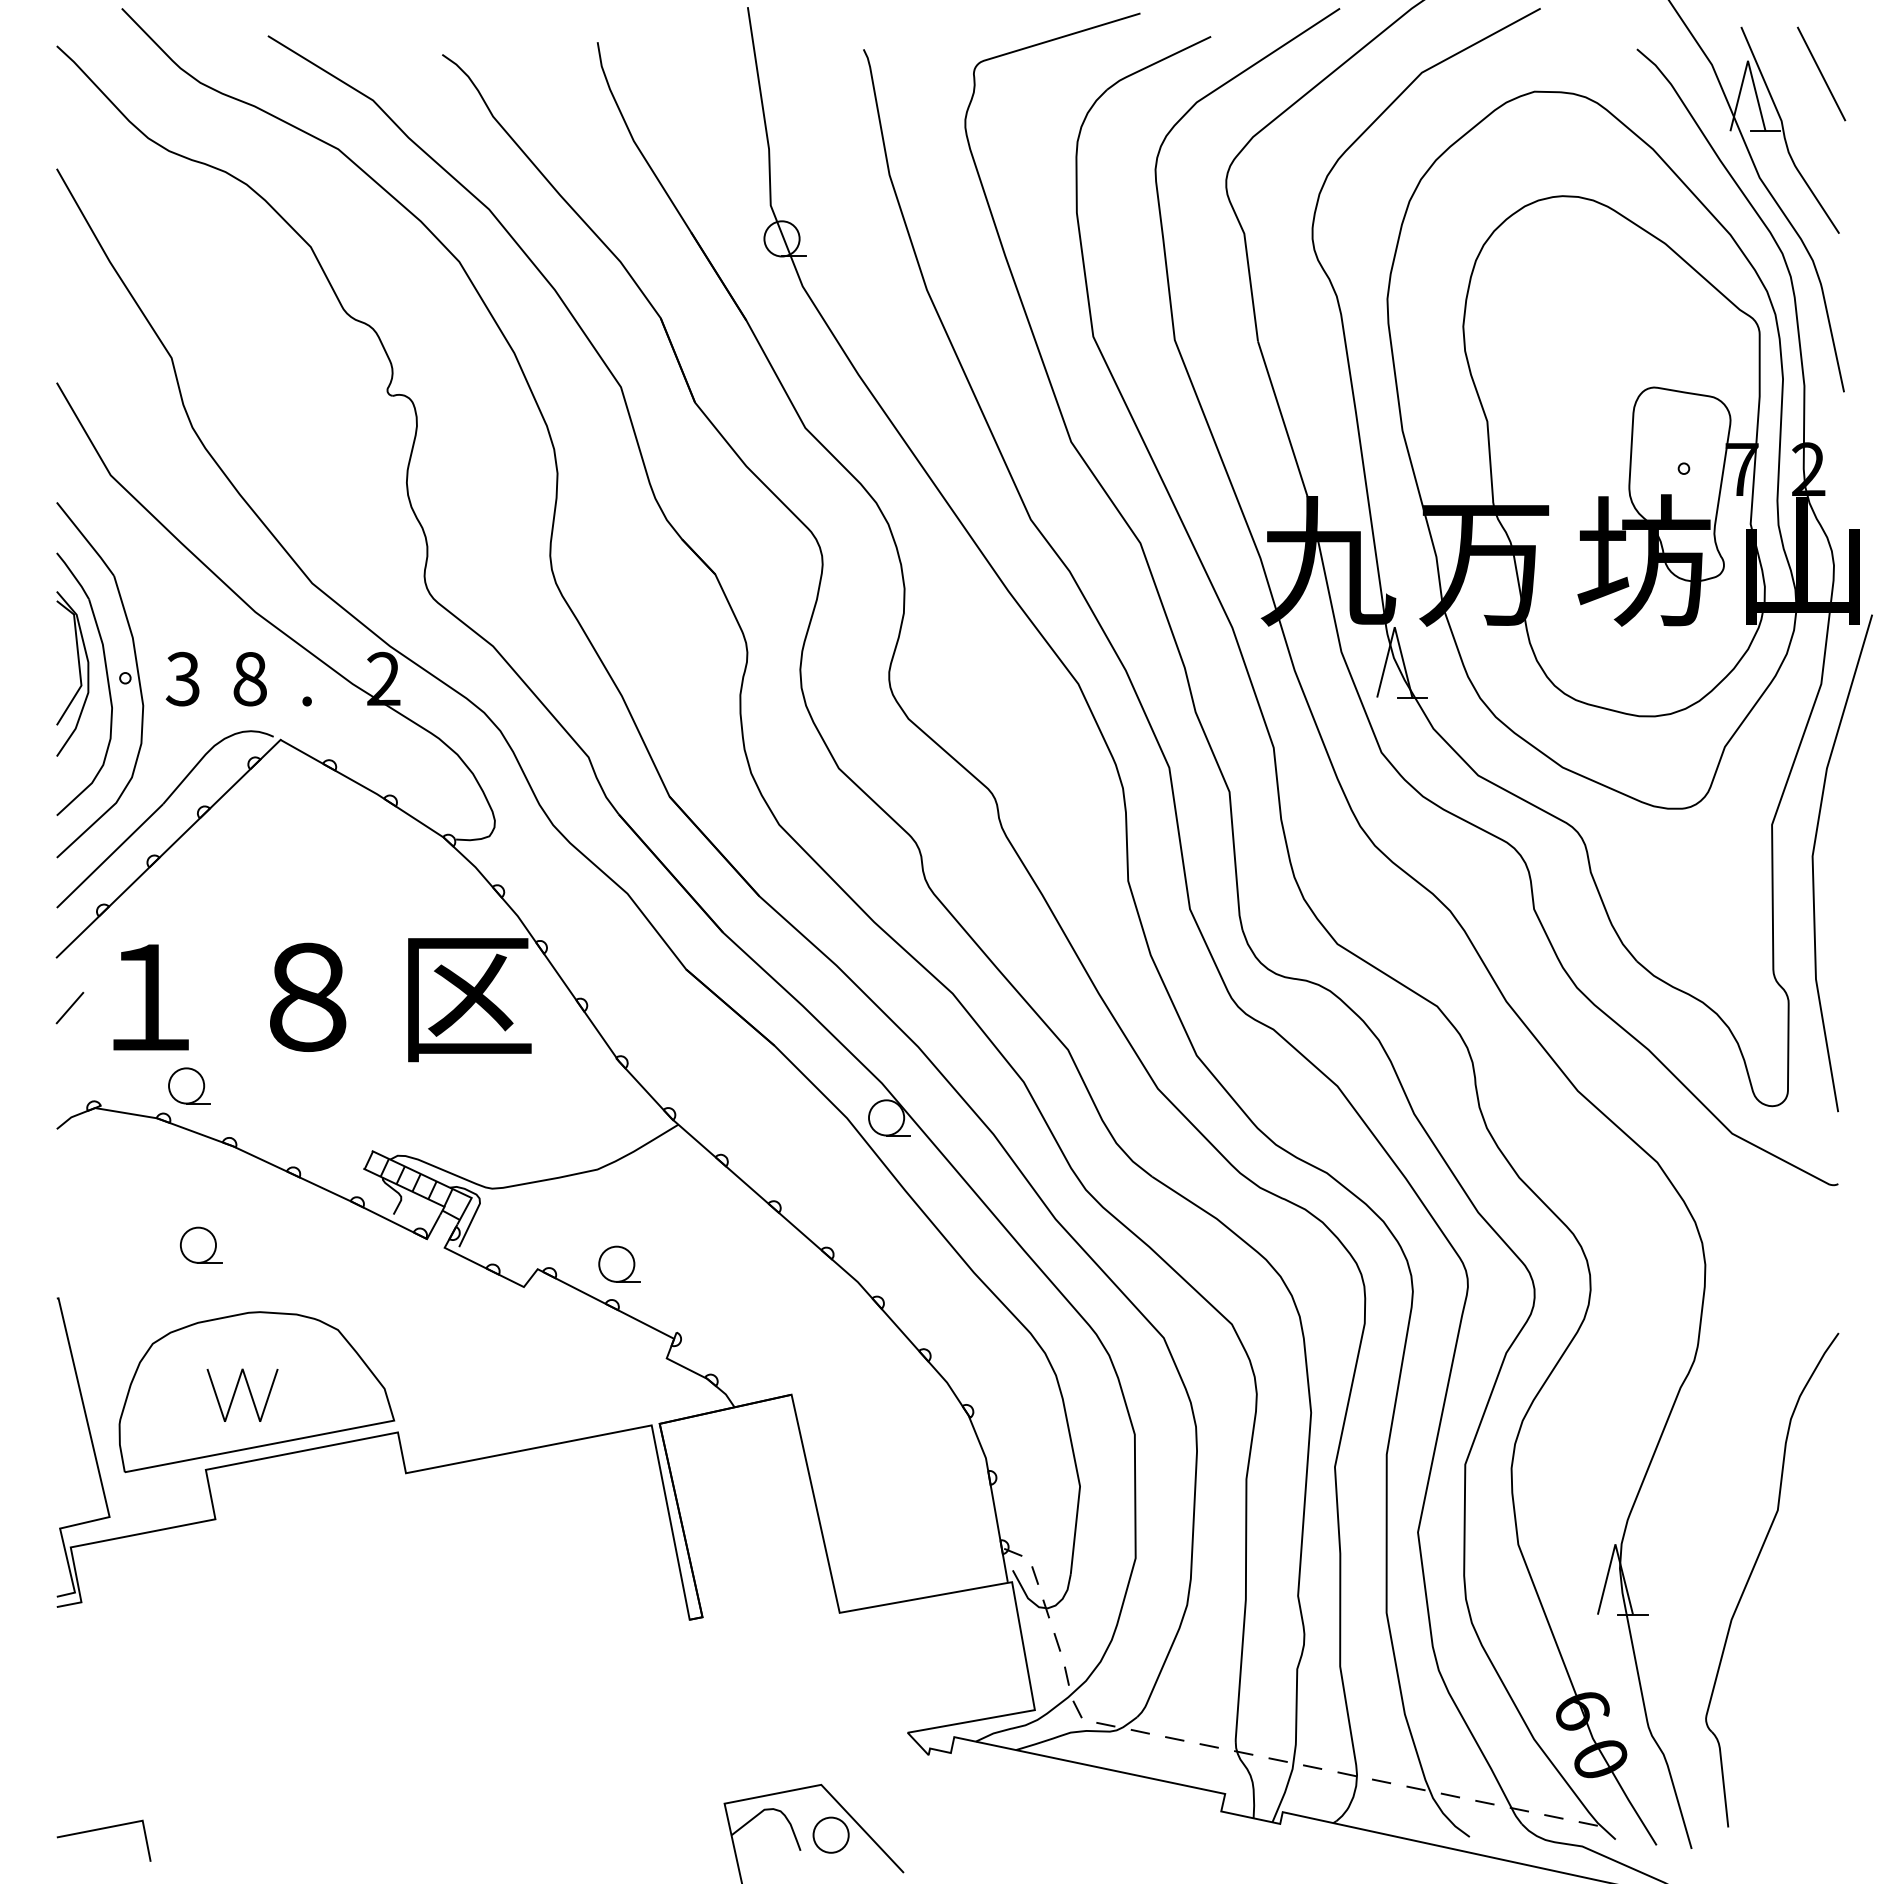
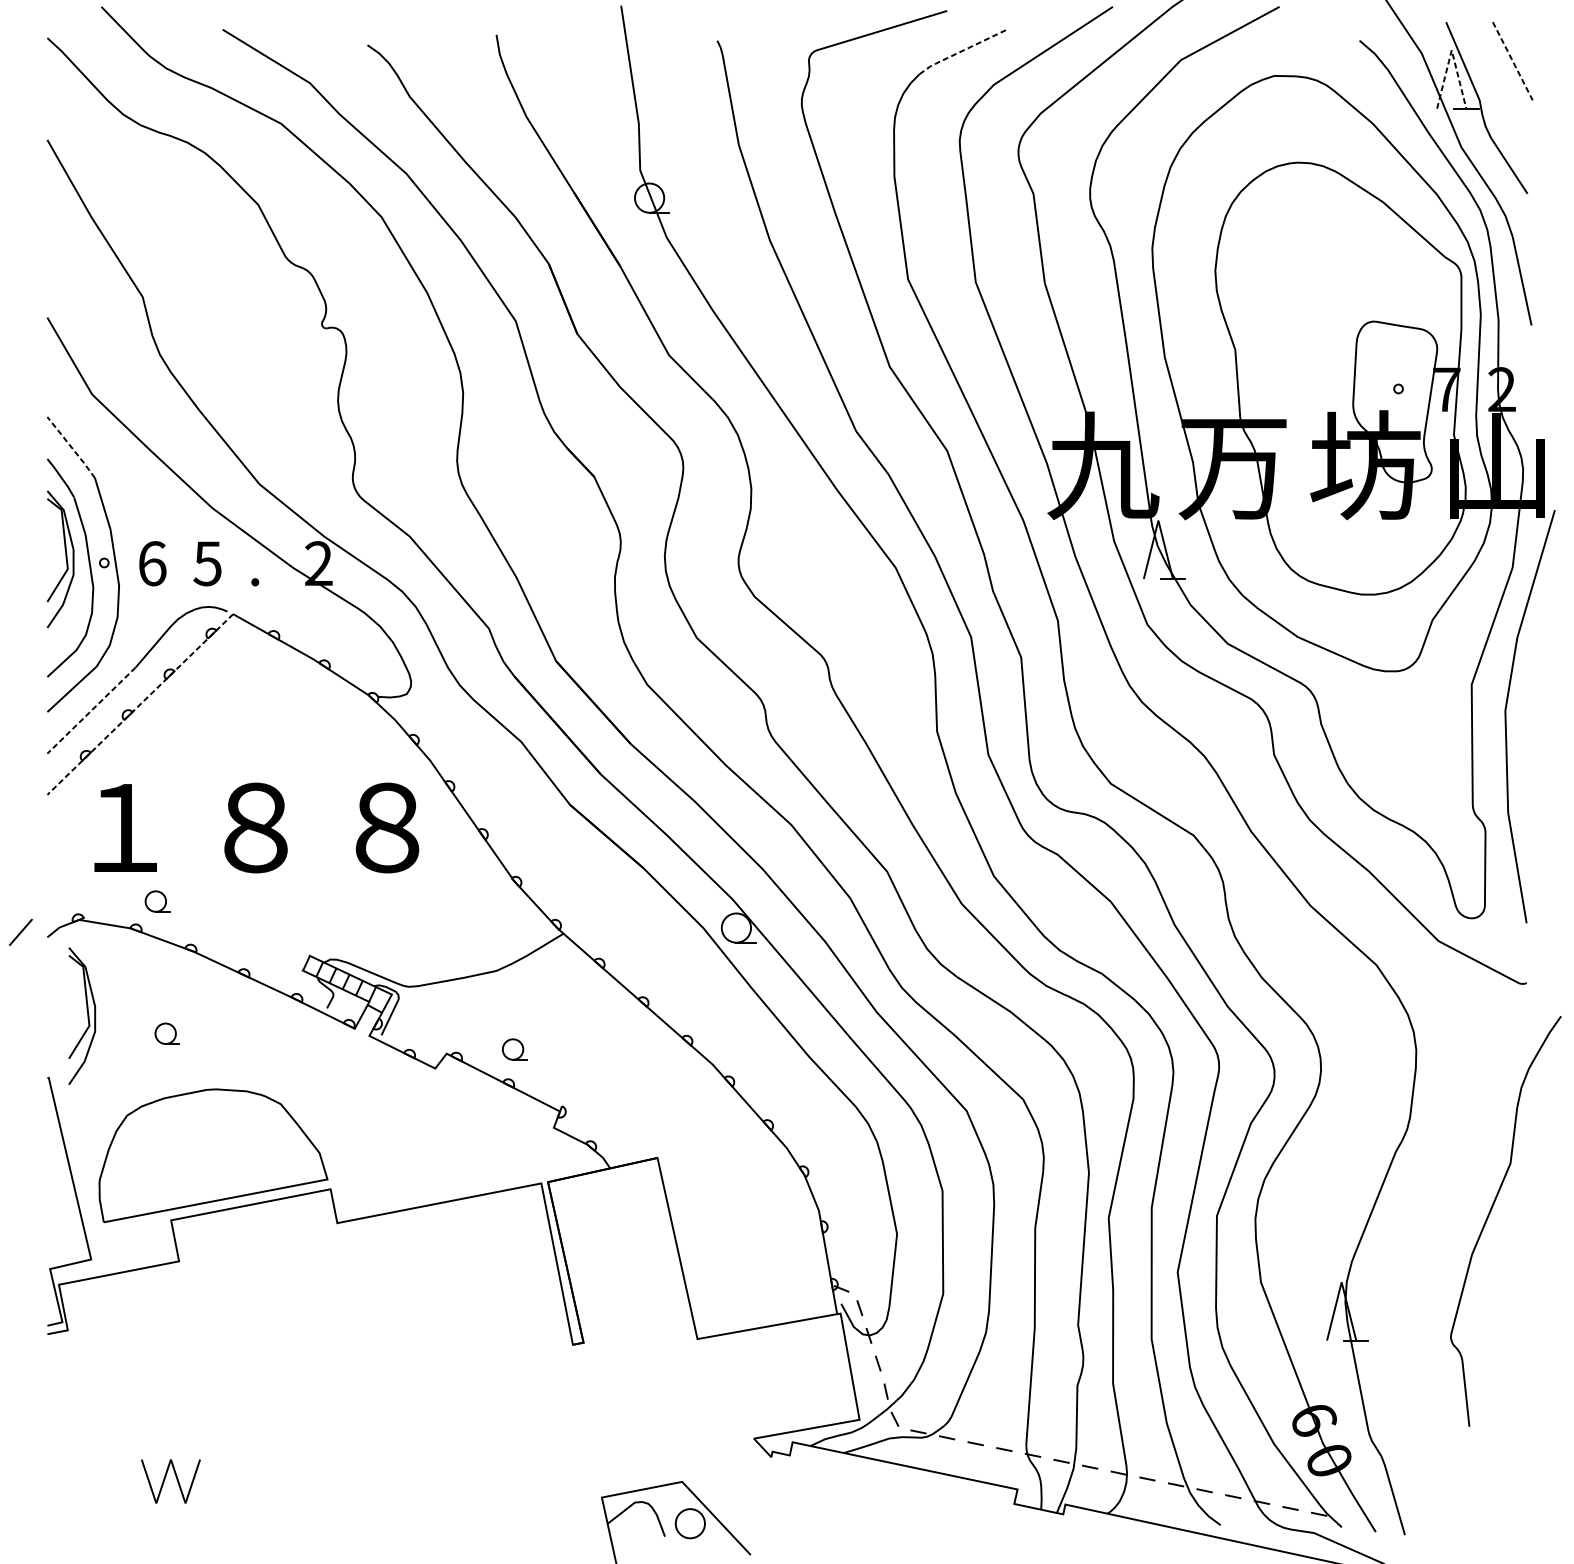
line: (1748, 60) -> (1452, 50), solid -> dashed
line: (1157, 62) -> (961, 51), solid -> dashed
line: (1821, 74) -> (1512, 61), solid -> dashed
line: (86, 539) -> (72, 447), solid -> dashed
text: (182, 678) -> (151, 563), 3 -> 6
text: (249, 679) -> (207, 564), 8 -> 5
line: (168, 849) -> (140, 705), solid -> dashed
line: (109, 856) -> (91, 711), solid -> dashed
text: (469, 1000) -> (390, 830), 区 -> ８
line: (69, 1007) -> (20, 931), moved
part: (189, 1085) -> (157, 901), size x0.7
part: (105, 1223) -> (87, 1015), added
part: (201, 1244) -> (167, 1033), size x0.7
part: (619, 1263) -> (514, 1048), size x0.7
line: (236, 1391) -> (165, 1478), moved
part: (1752, 1573) -> (1489, 1215), moved
line: (99, 1830) -> (82, 1519), removed

